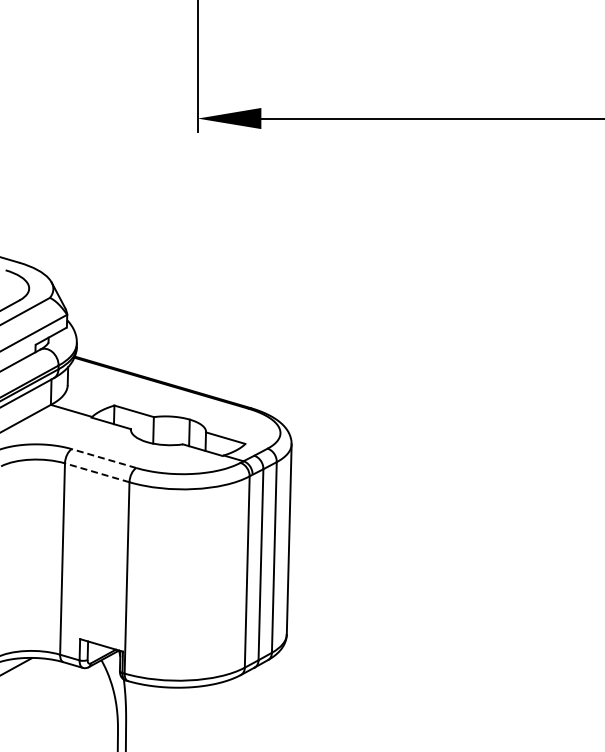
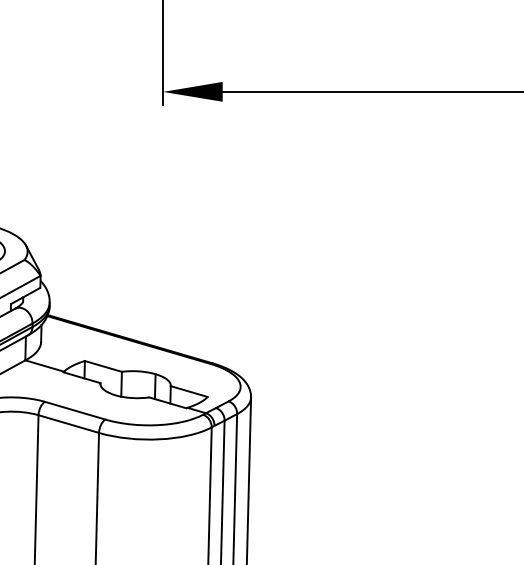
line: (104, 458) -> (75, 410), dashed -> solid
line: (97, 472) -> (69, 423), dashed -> solid

